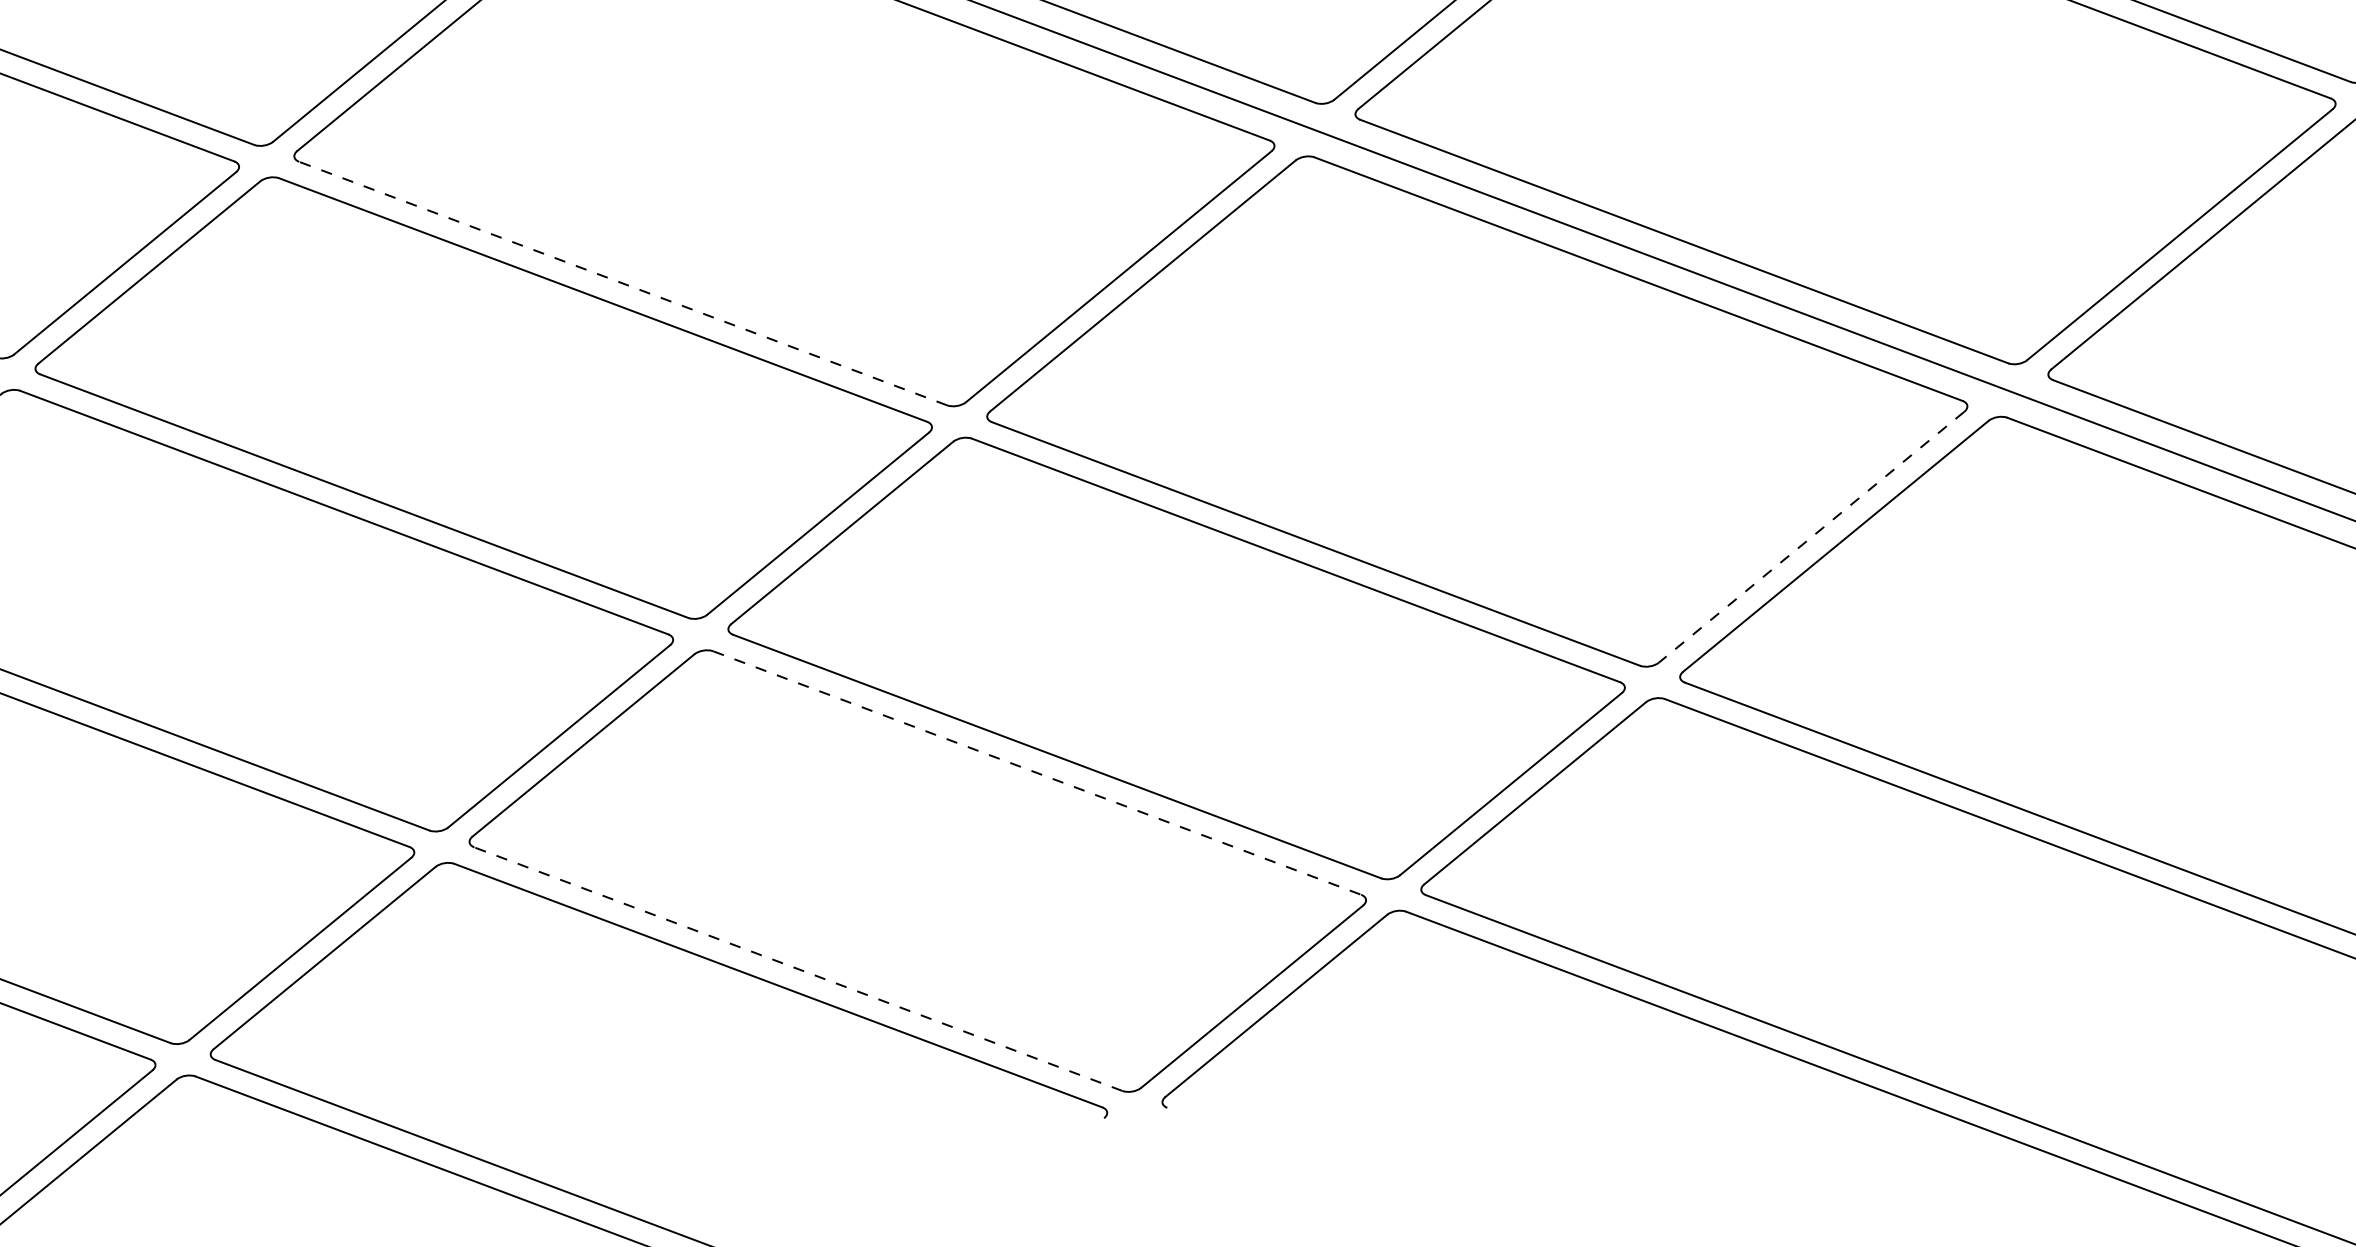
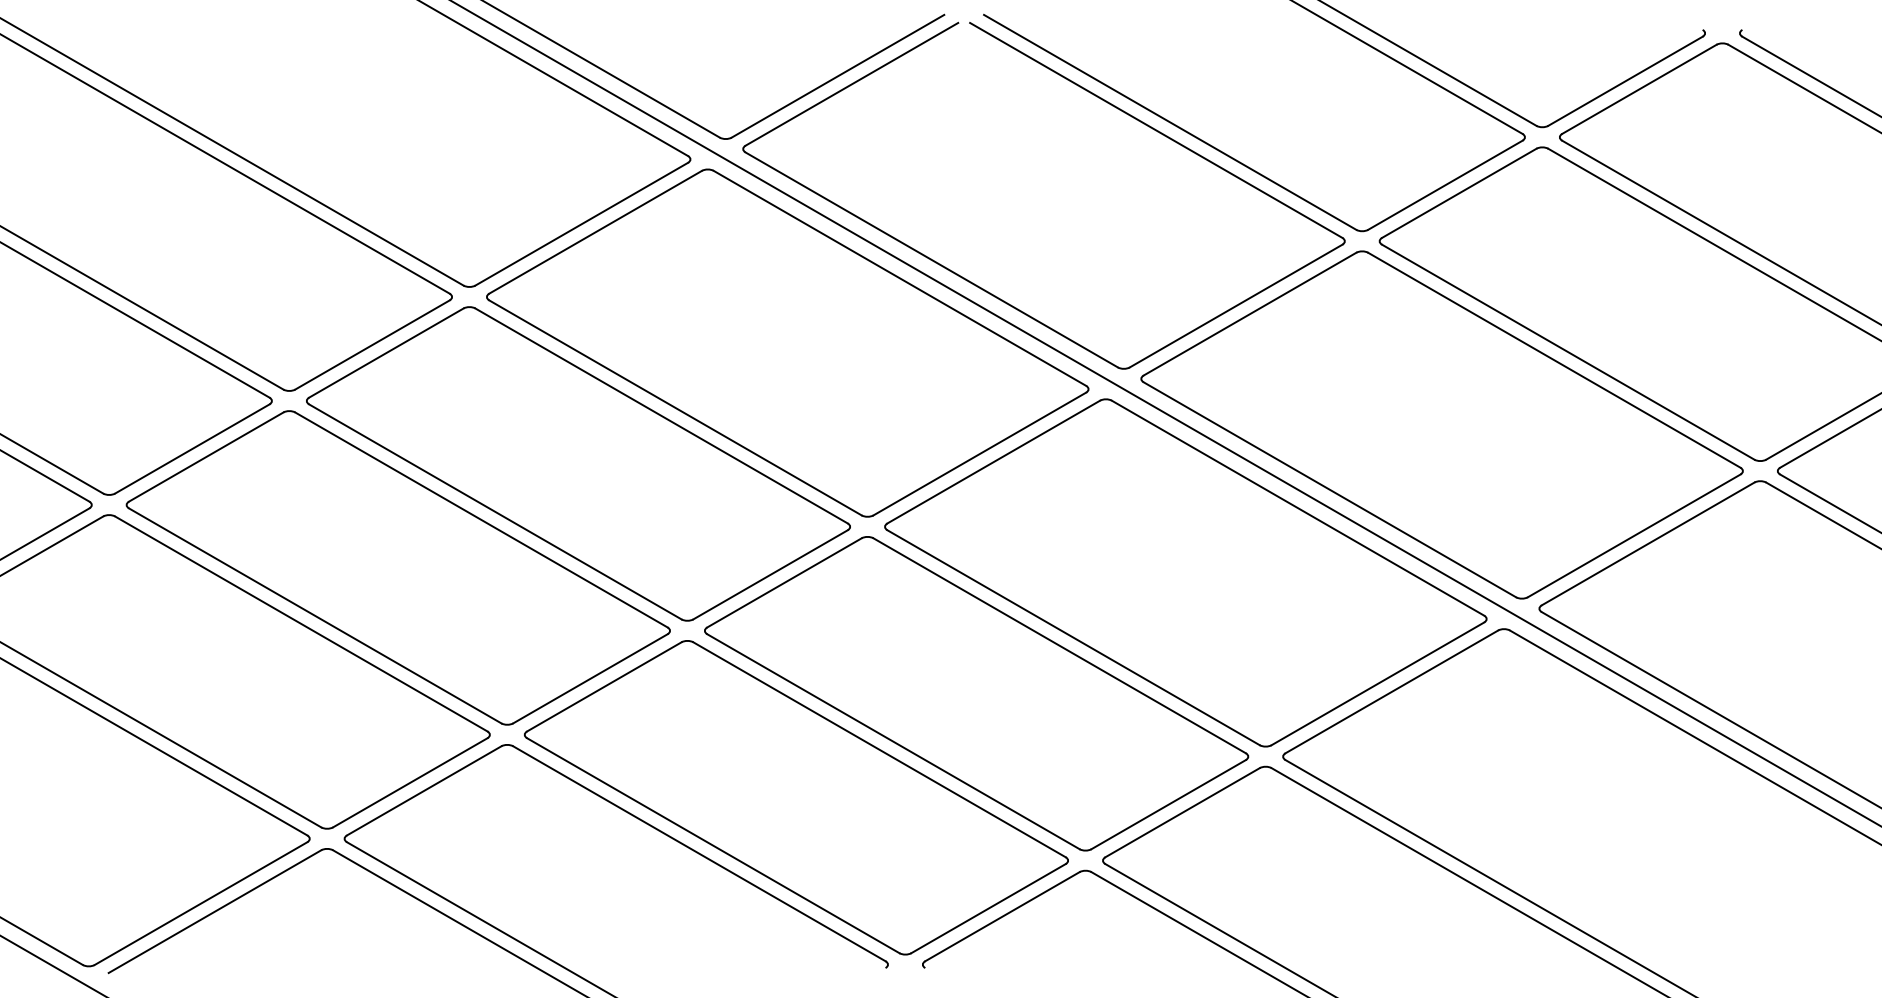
line: (623, 282) -> (675, 407), dashed -> solid
line: (1810, 536) -> (1377, 683), dashed -> solid
line: (1037, 772) -> (879, 749), dashed -> solid
line: (798, 968) -> (713, 845), dashed -> solid

